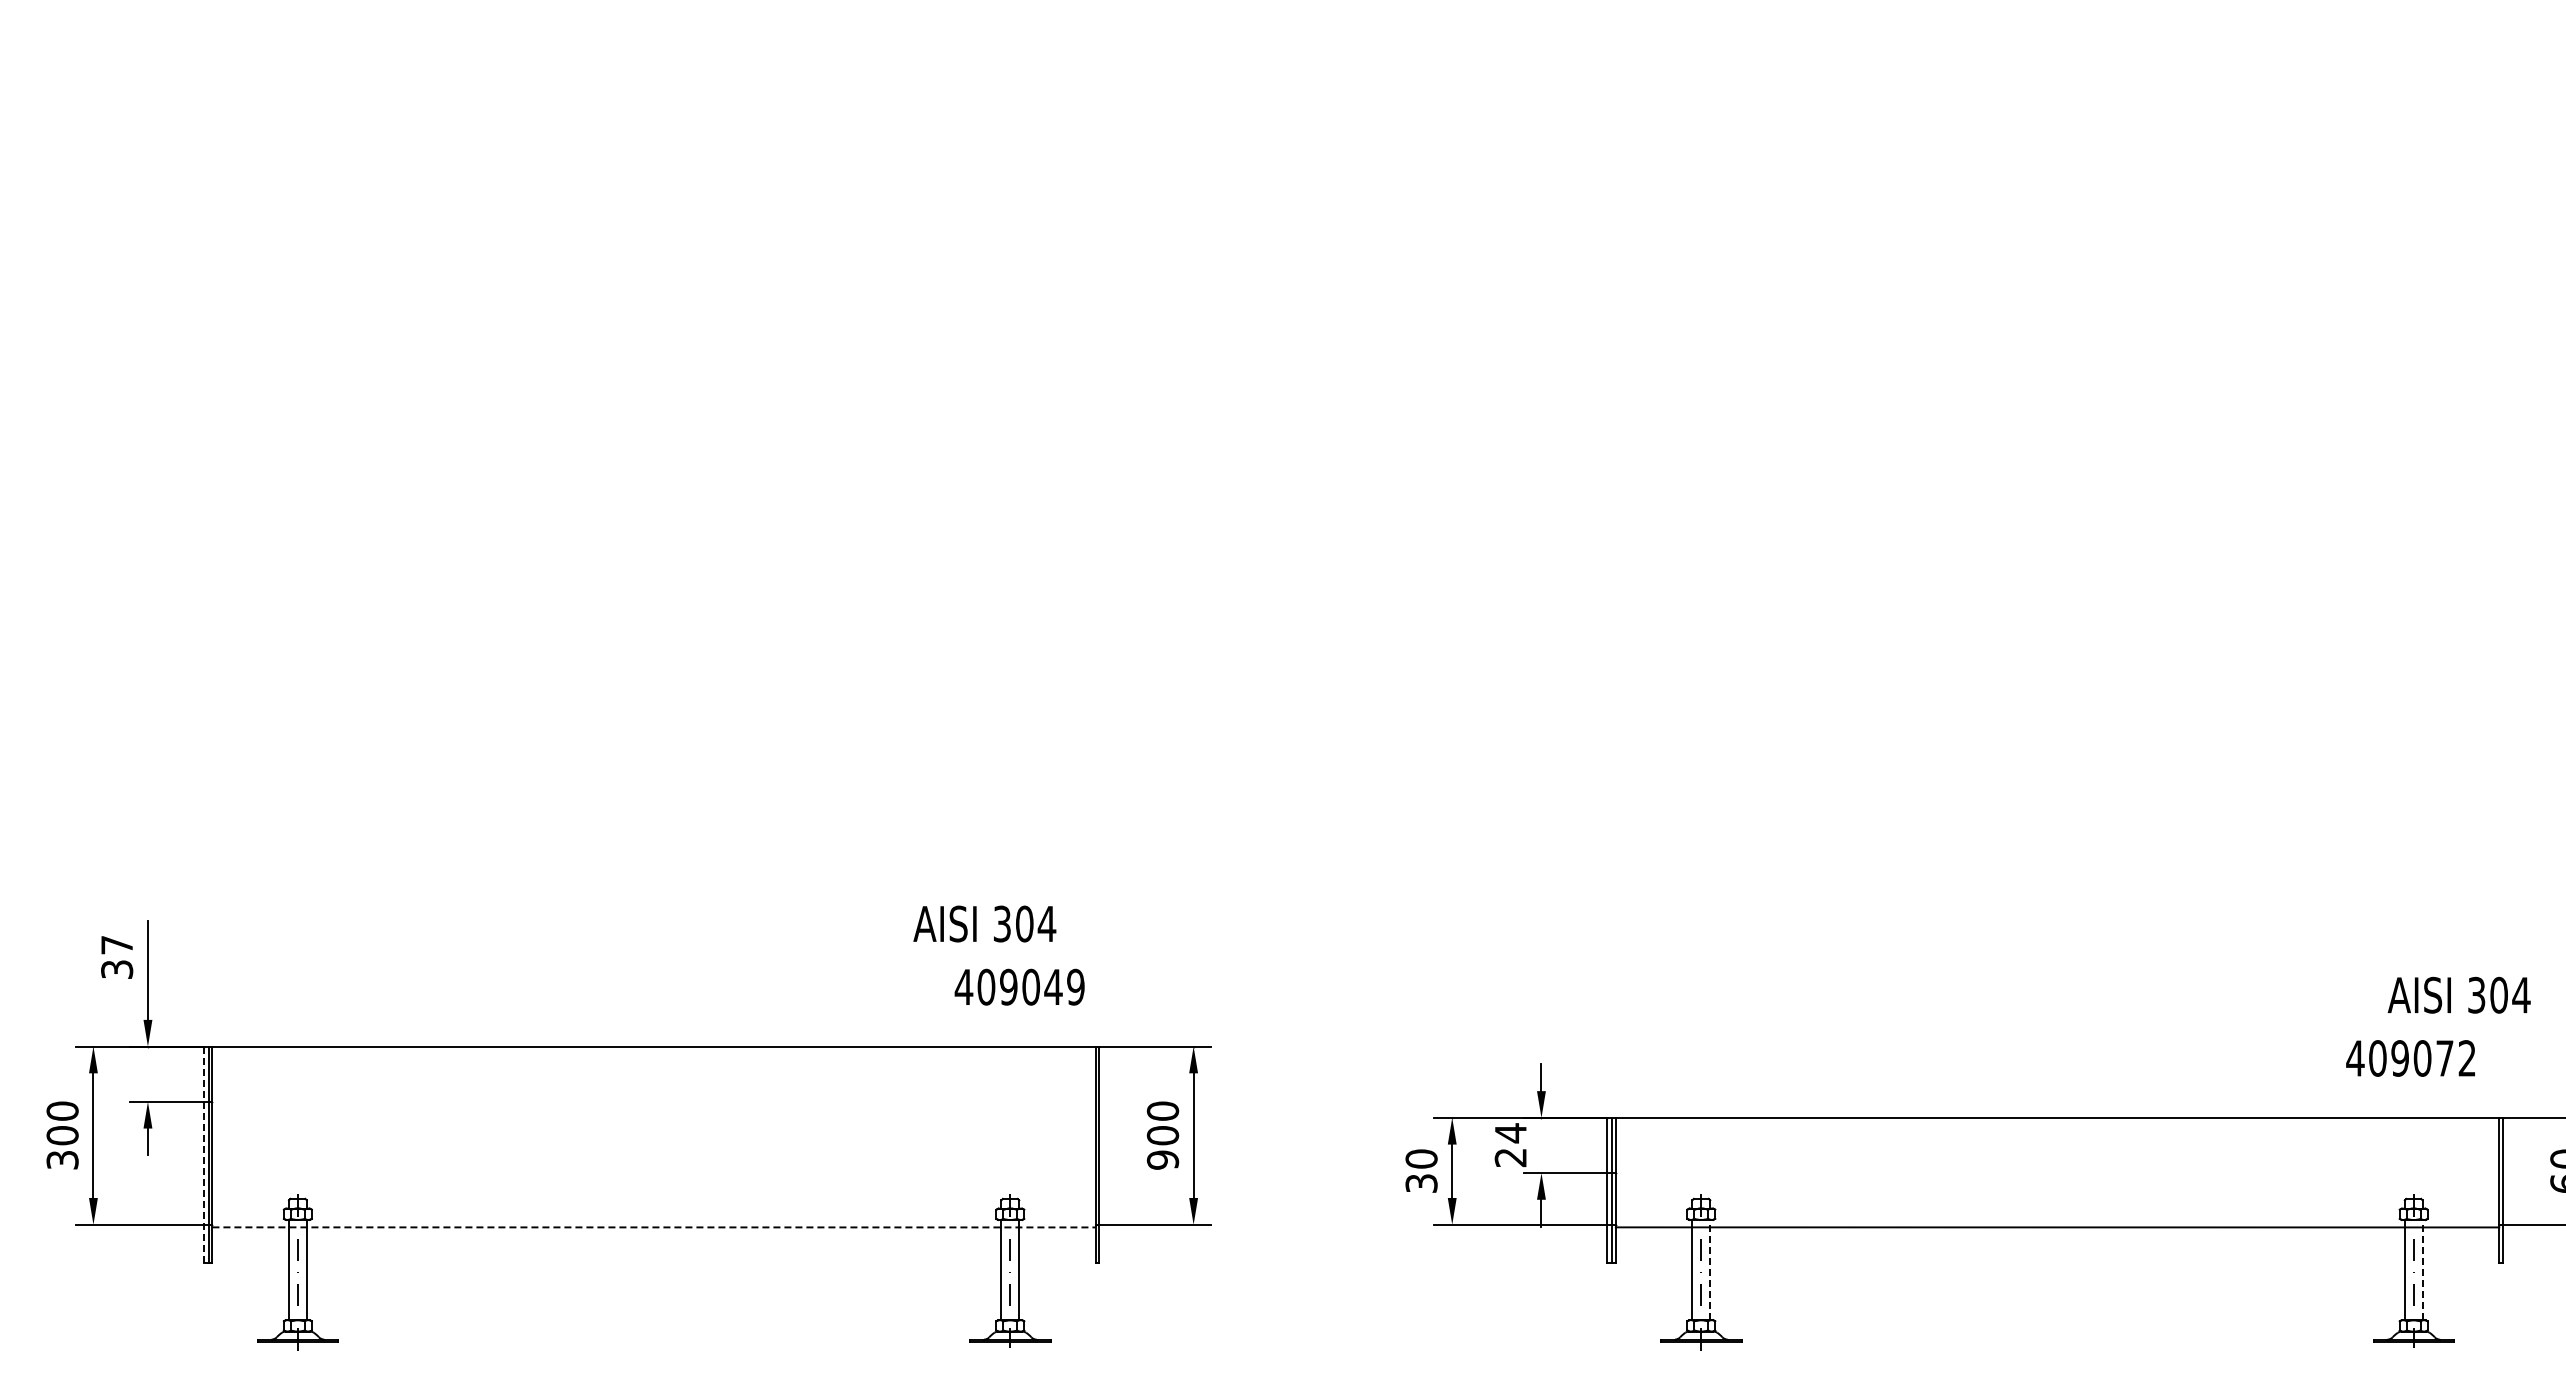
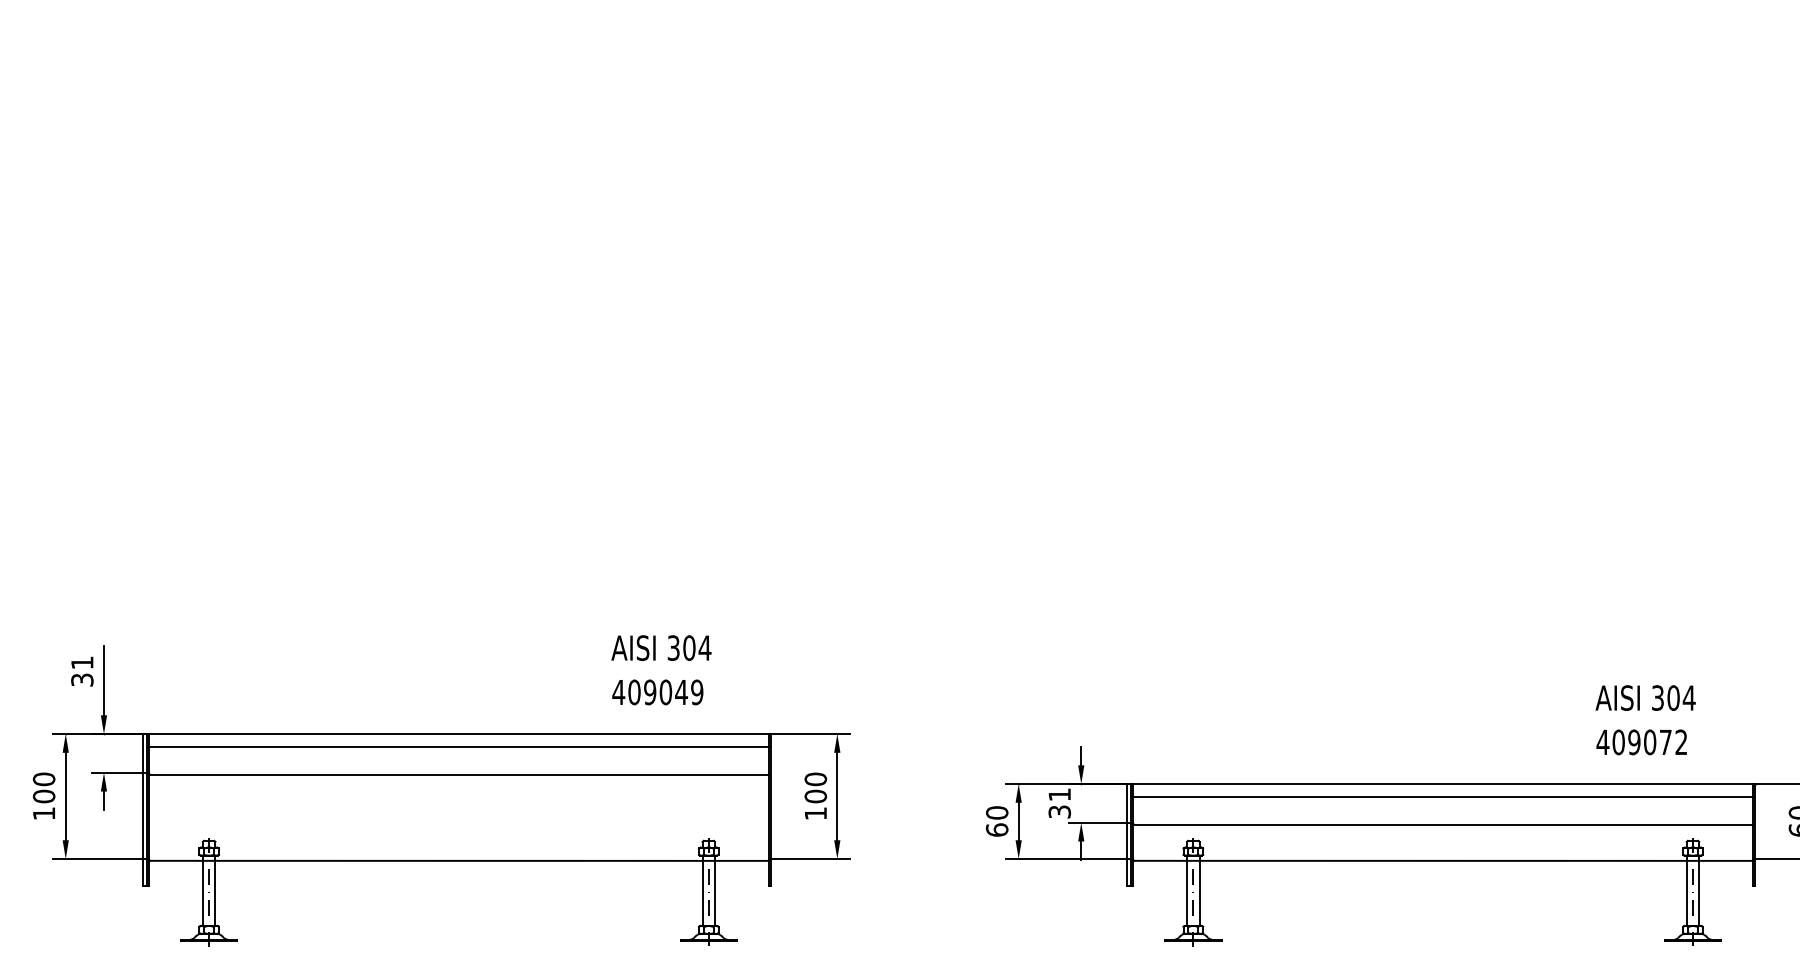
text: (984, 923) -> (661, 647), moved
text: (116, 945) -> (81, 663), 37 -> 31
text: (1019, 986) -> (657, 691), moved
text: (2458, 994) -> (1645, 697), moved
text: (2410, 1058) -> (1641, 742), moved
line: (653, 1064) -> (458, 746), added
line: (653, 1104) -> (458, 774), added
line: (2057, 1135) -> (1443, 796), added
text: (1510, 1145) -> (1059, 803), 24 -> 31
line: (203, 1154) -> (142, 809), dashed -> solid
text: (1162, 1159) -> (815, 813), 900 -> 100
text: (62, 1160) -> (44, 813), 300 -> 100
line: (2057, 1175) -> (1443, 824), added
text: (1421, 1182) -> (997, 829), 30 -> 60
line: (654, 1227) -> (459, 860), dashed -> solid
line: (1710, 1269) -> (1199, 890), dashed -> solid
line: (2422, 1269) -> (1699, 890), dashed -> solid

